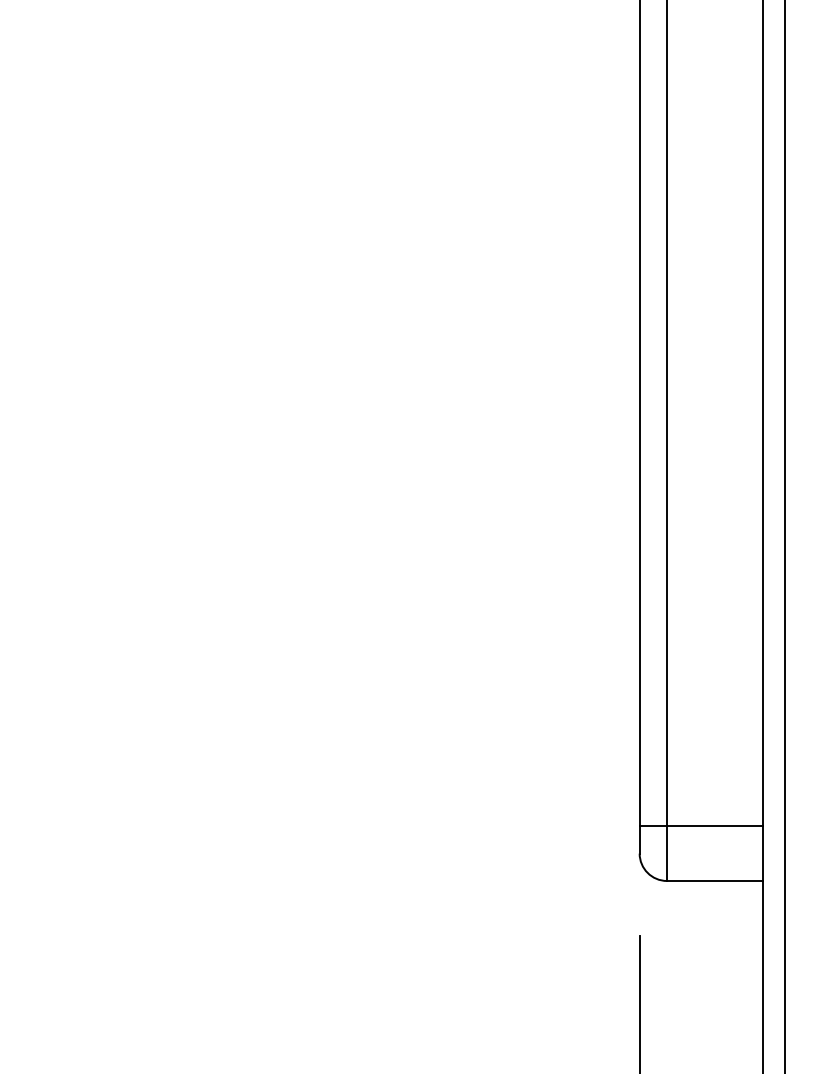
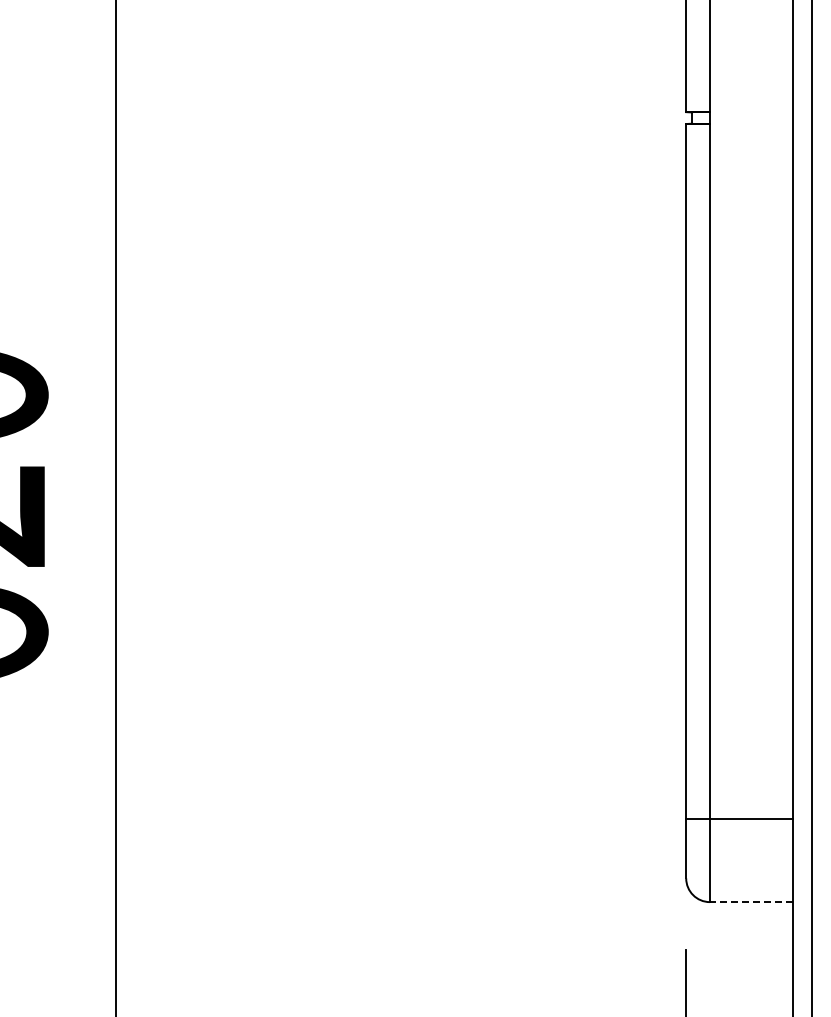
line: (701, 826) -> (739, 818), moved
line: (714, 881) -> (751, 902), solid -> dashed

